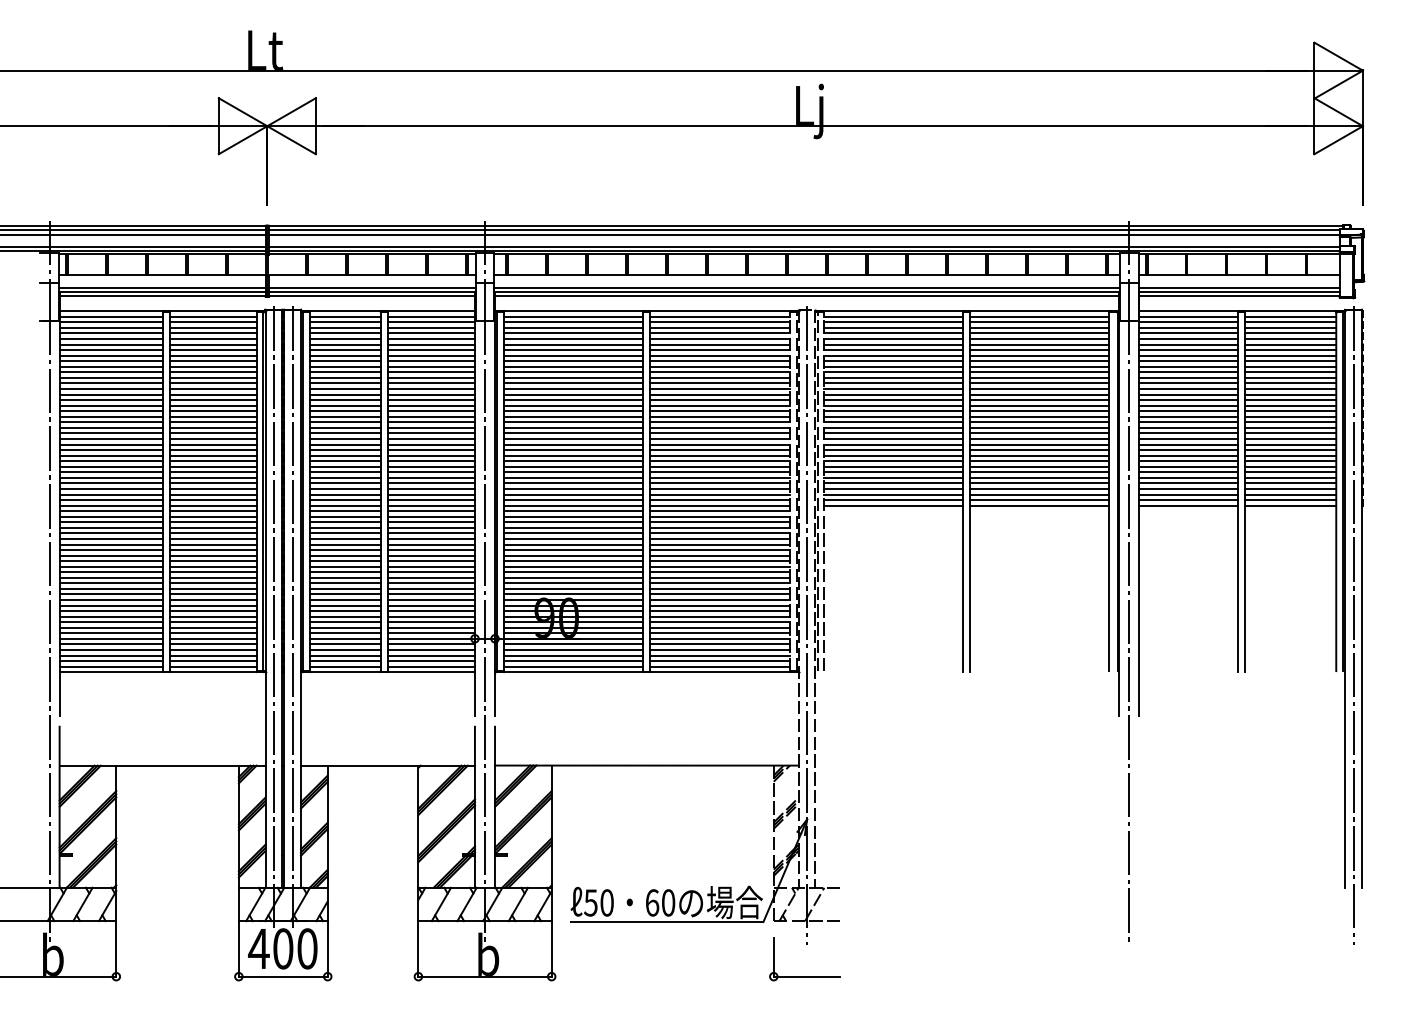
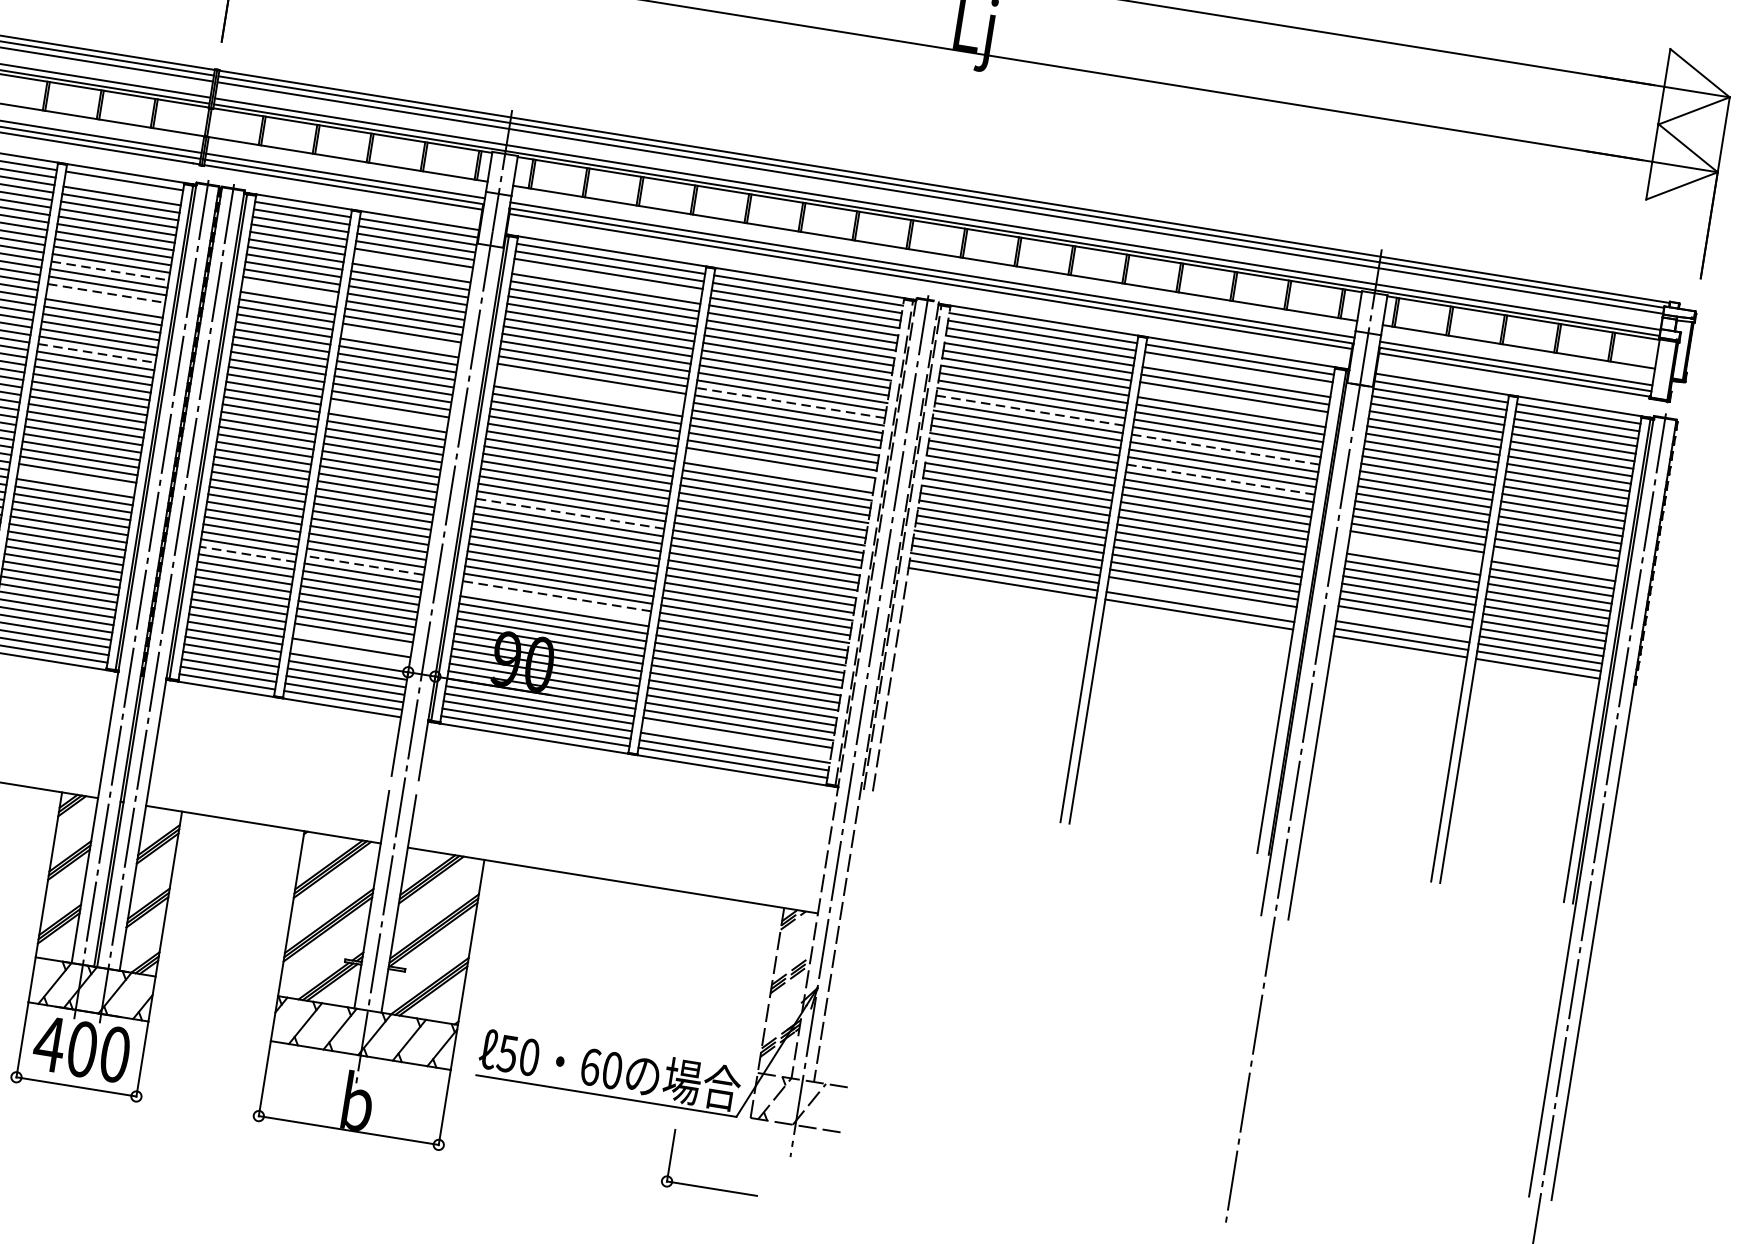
line: (212, 322) -> (122, 188), removed
line: (1039, 327) -> (1237, 374), removed
line: (573, 333) -> (607, 281), removed
line: (430, 344) -> (411, 265), removed
line: (1039, 350) -> (1232, 405), removed
line: (344, 377) -> (288, 291), removed
line: (893, 377) -> (1029, 409), solid -> dashed
line: (213, 383) -> (110, 271), solid -> dashed
line: (1039, 383) -> (1225, 449), solid -> dashed
line: (213, 400) -> (106, 294), solid -> dashed
line: (430, 400) -> (399, 340), removed
line: (719, 400) -> (789, 403), solid -> dashed
line: (212, 405) -> (104, 300), removed
line: (1039, 405) -> (1220, 479), solid -> dashed
line: (573, 411) -> (590, 386), removed
line: (573, 416) -> (589, 393), removed
line: (1290, 427) -> (1554, 563), removed
line: (1188, 433) -> (1415, 549), removed
line: (1188, 438) -> (1414, 556), removed
line: (213, 444) -> (97, 353), solid -> dashed
line: (719, 450) -> (779, 470), removed
line: (430, 455) -> (387, 415), removed
line: (1188, 488) -> (1403, 623), removed
line: (1039, 494) -> (1201, 599), removed
line: (573, 505) -> (570, 513), solid -> dashed
line: (212, 538) -> (75, 480), removed
line: (430, 566) -> (363, 565), solid -> dashed
line: (573, 566) -> (556, 595), solid -> dashed
line: (344, 572) -> (246, 554), solid -> dashed
line: (573, 572) -> (555, 604), removed
line: (430, 622) -> (351, 640), removed
line: (430, 633) -> (349, 655), removed
line: (719, 650) -> (735, 740), removed
part: (804, 976) -> (708, 1187), moved

